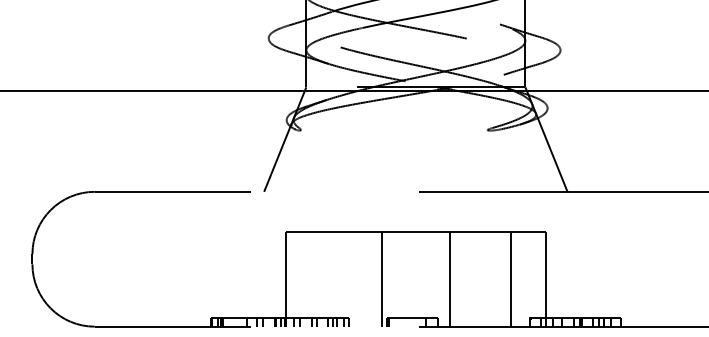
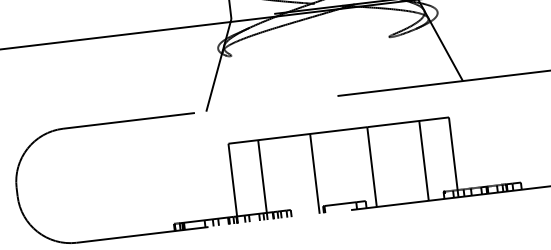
line: (320, 279) -> (262, 180), added

